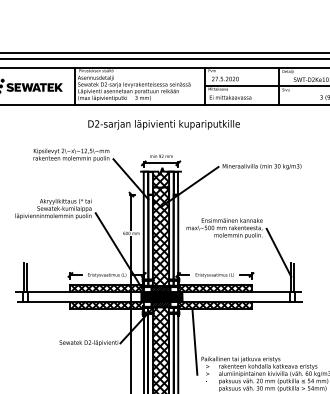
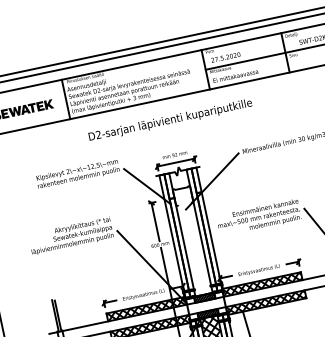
hatch: (160, 227) -> (190, 231), removed
fill: (161, 296) -> (206, 305), removed

